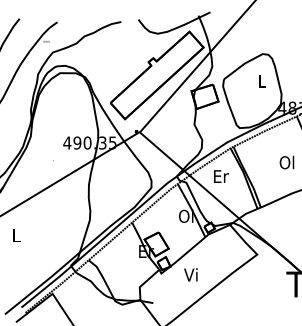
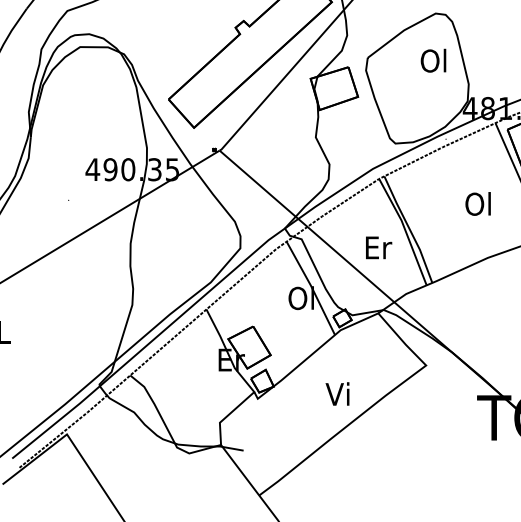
text: (261, 80) -> (433, 59), L -> Ol
text: (221, 176) -> (379, 247), moved
text: (190, 274) -> (336, 393), moved

